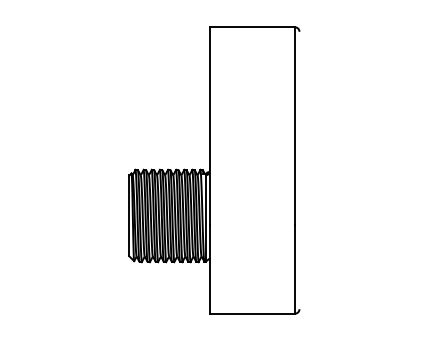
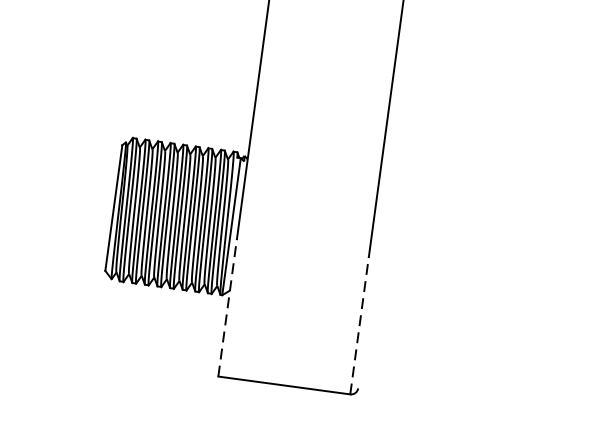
line: (210, 268) -> (228, 306), solid -> dashed
line: (295, 268) -> (360, 324), solid -> dashed

